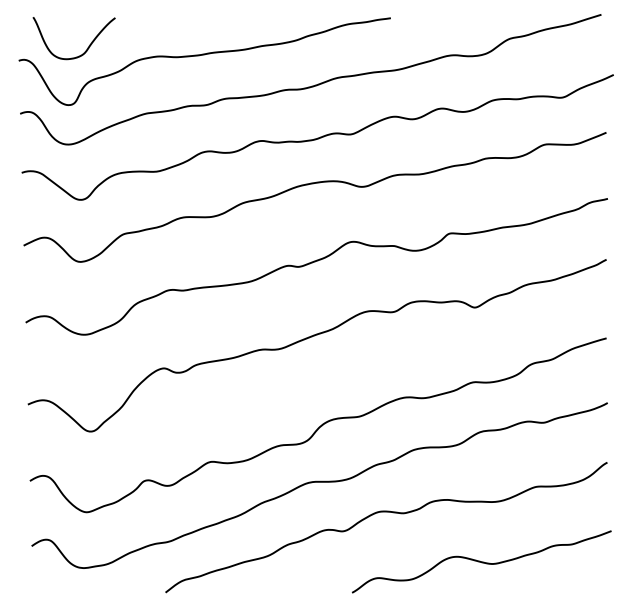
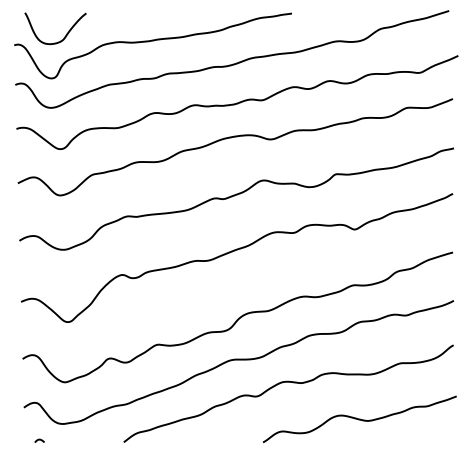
curve: (52, 589) -> (39, 439), added

